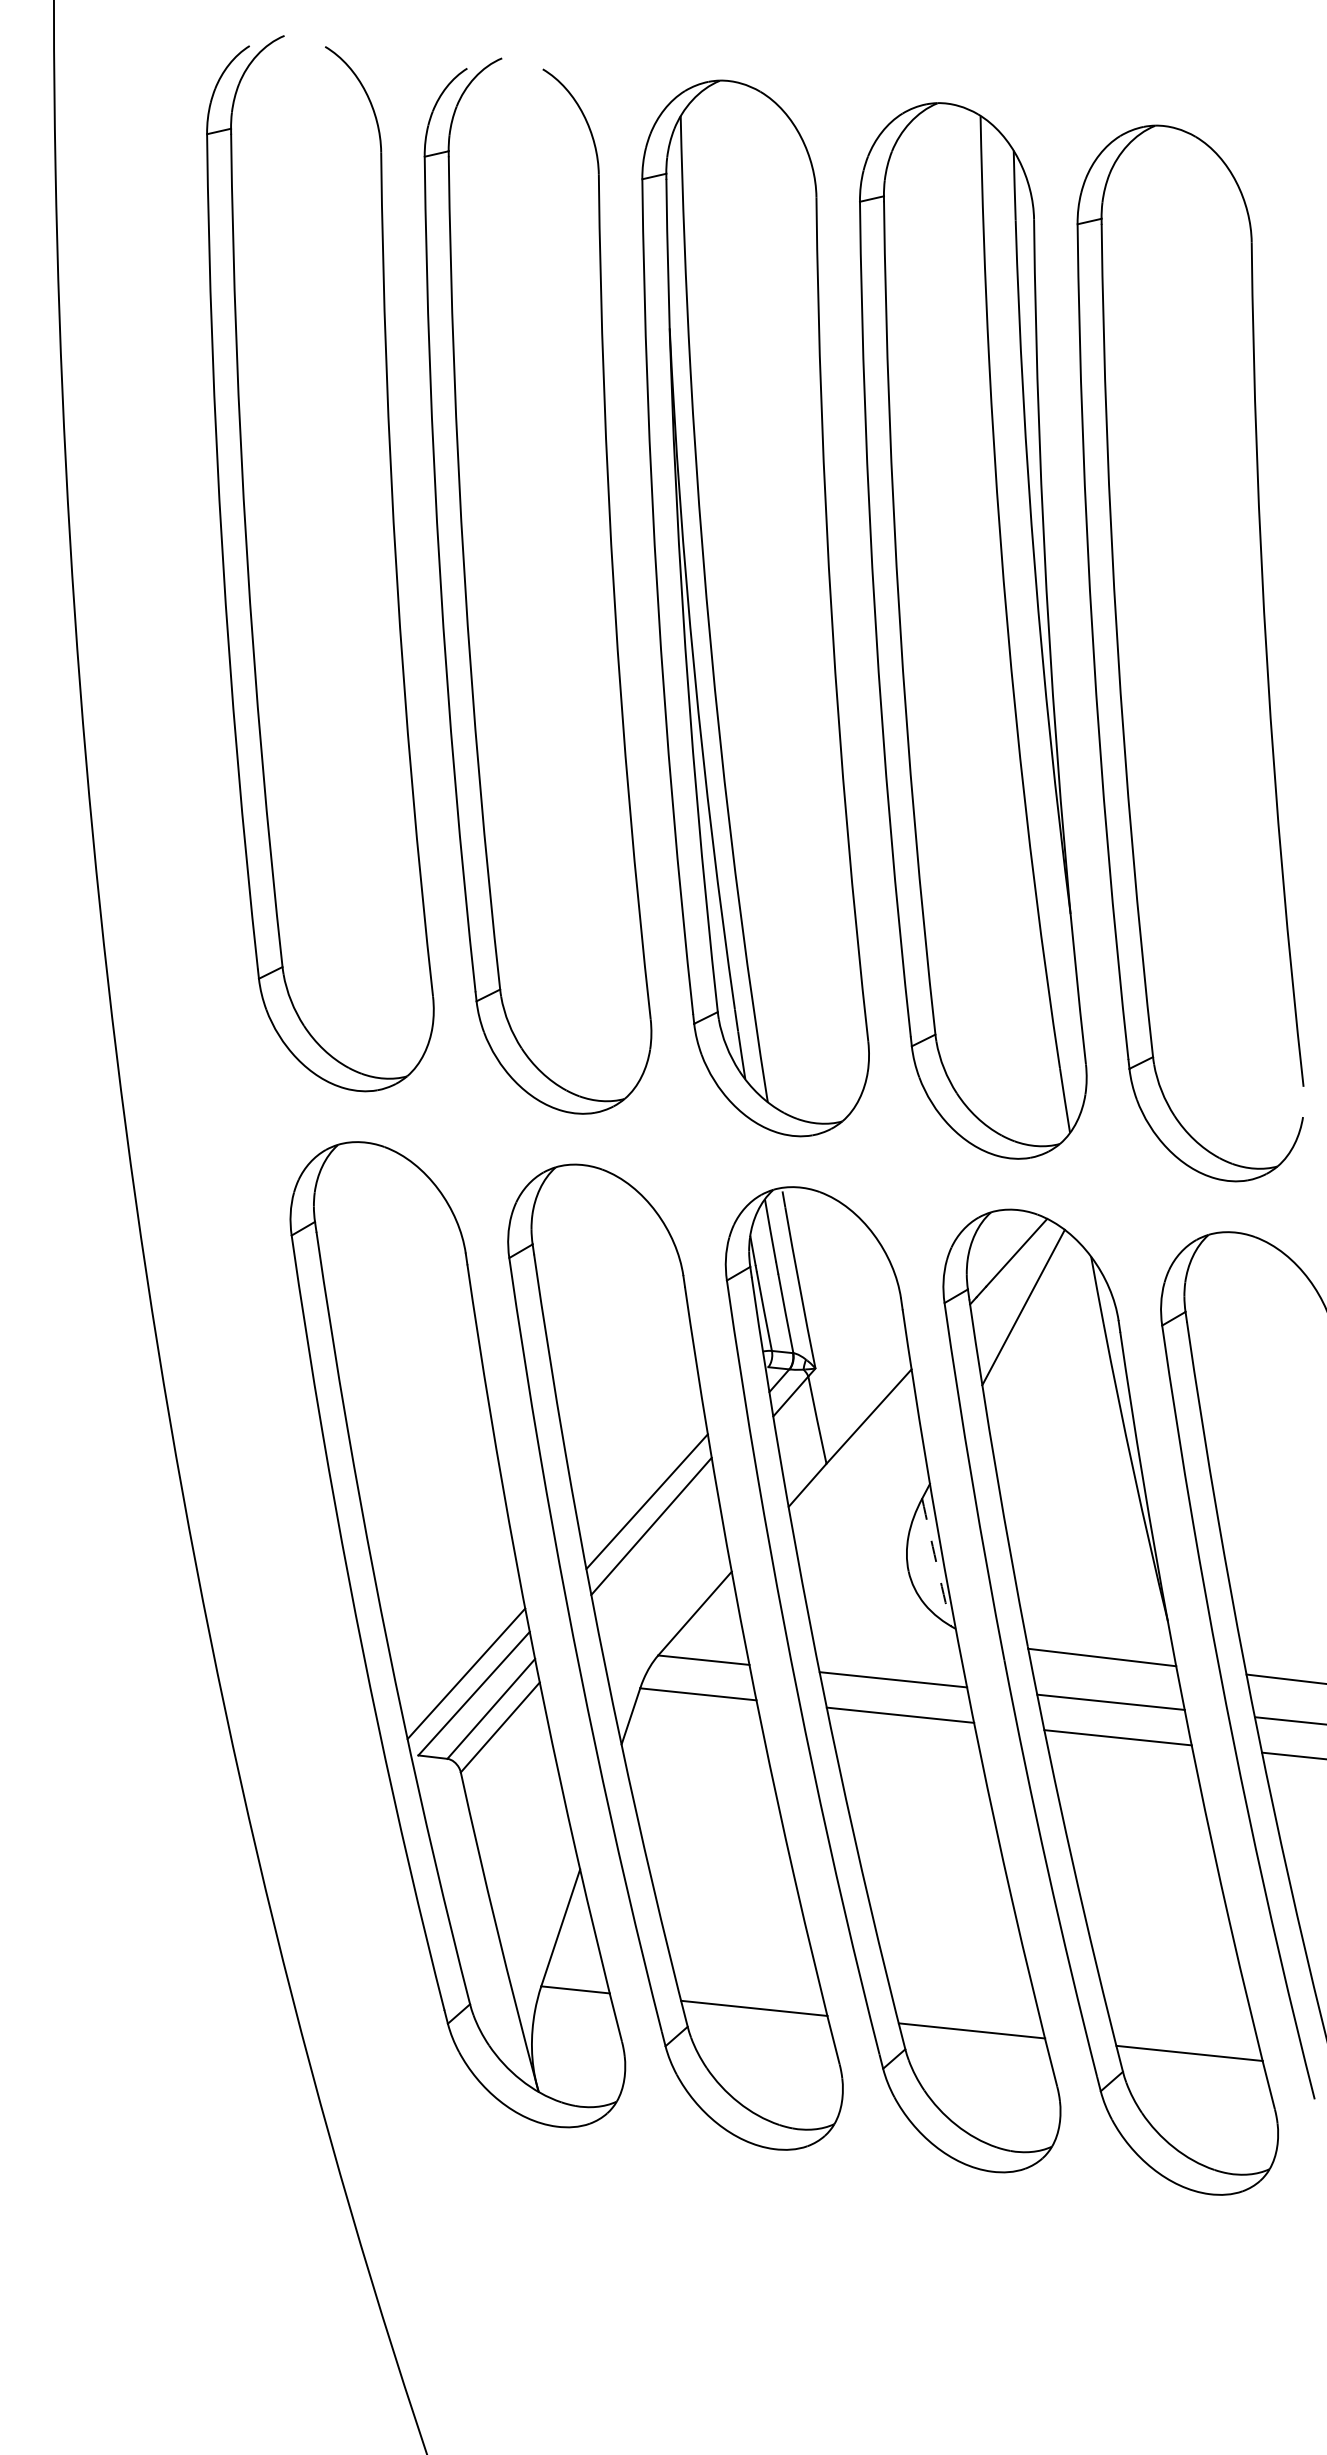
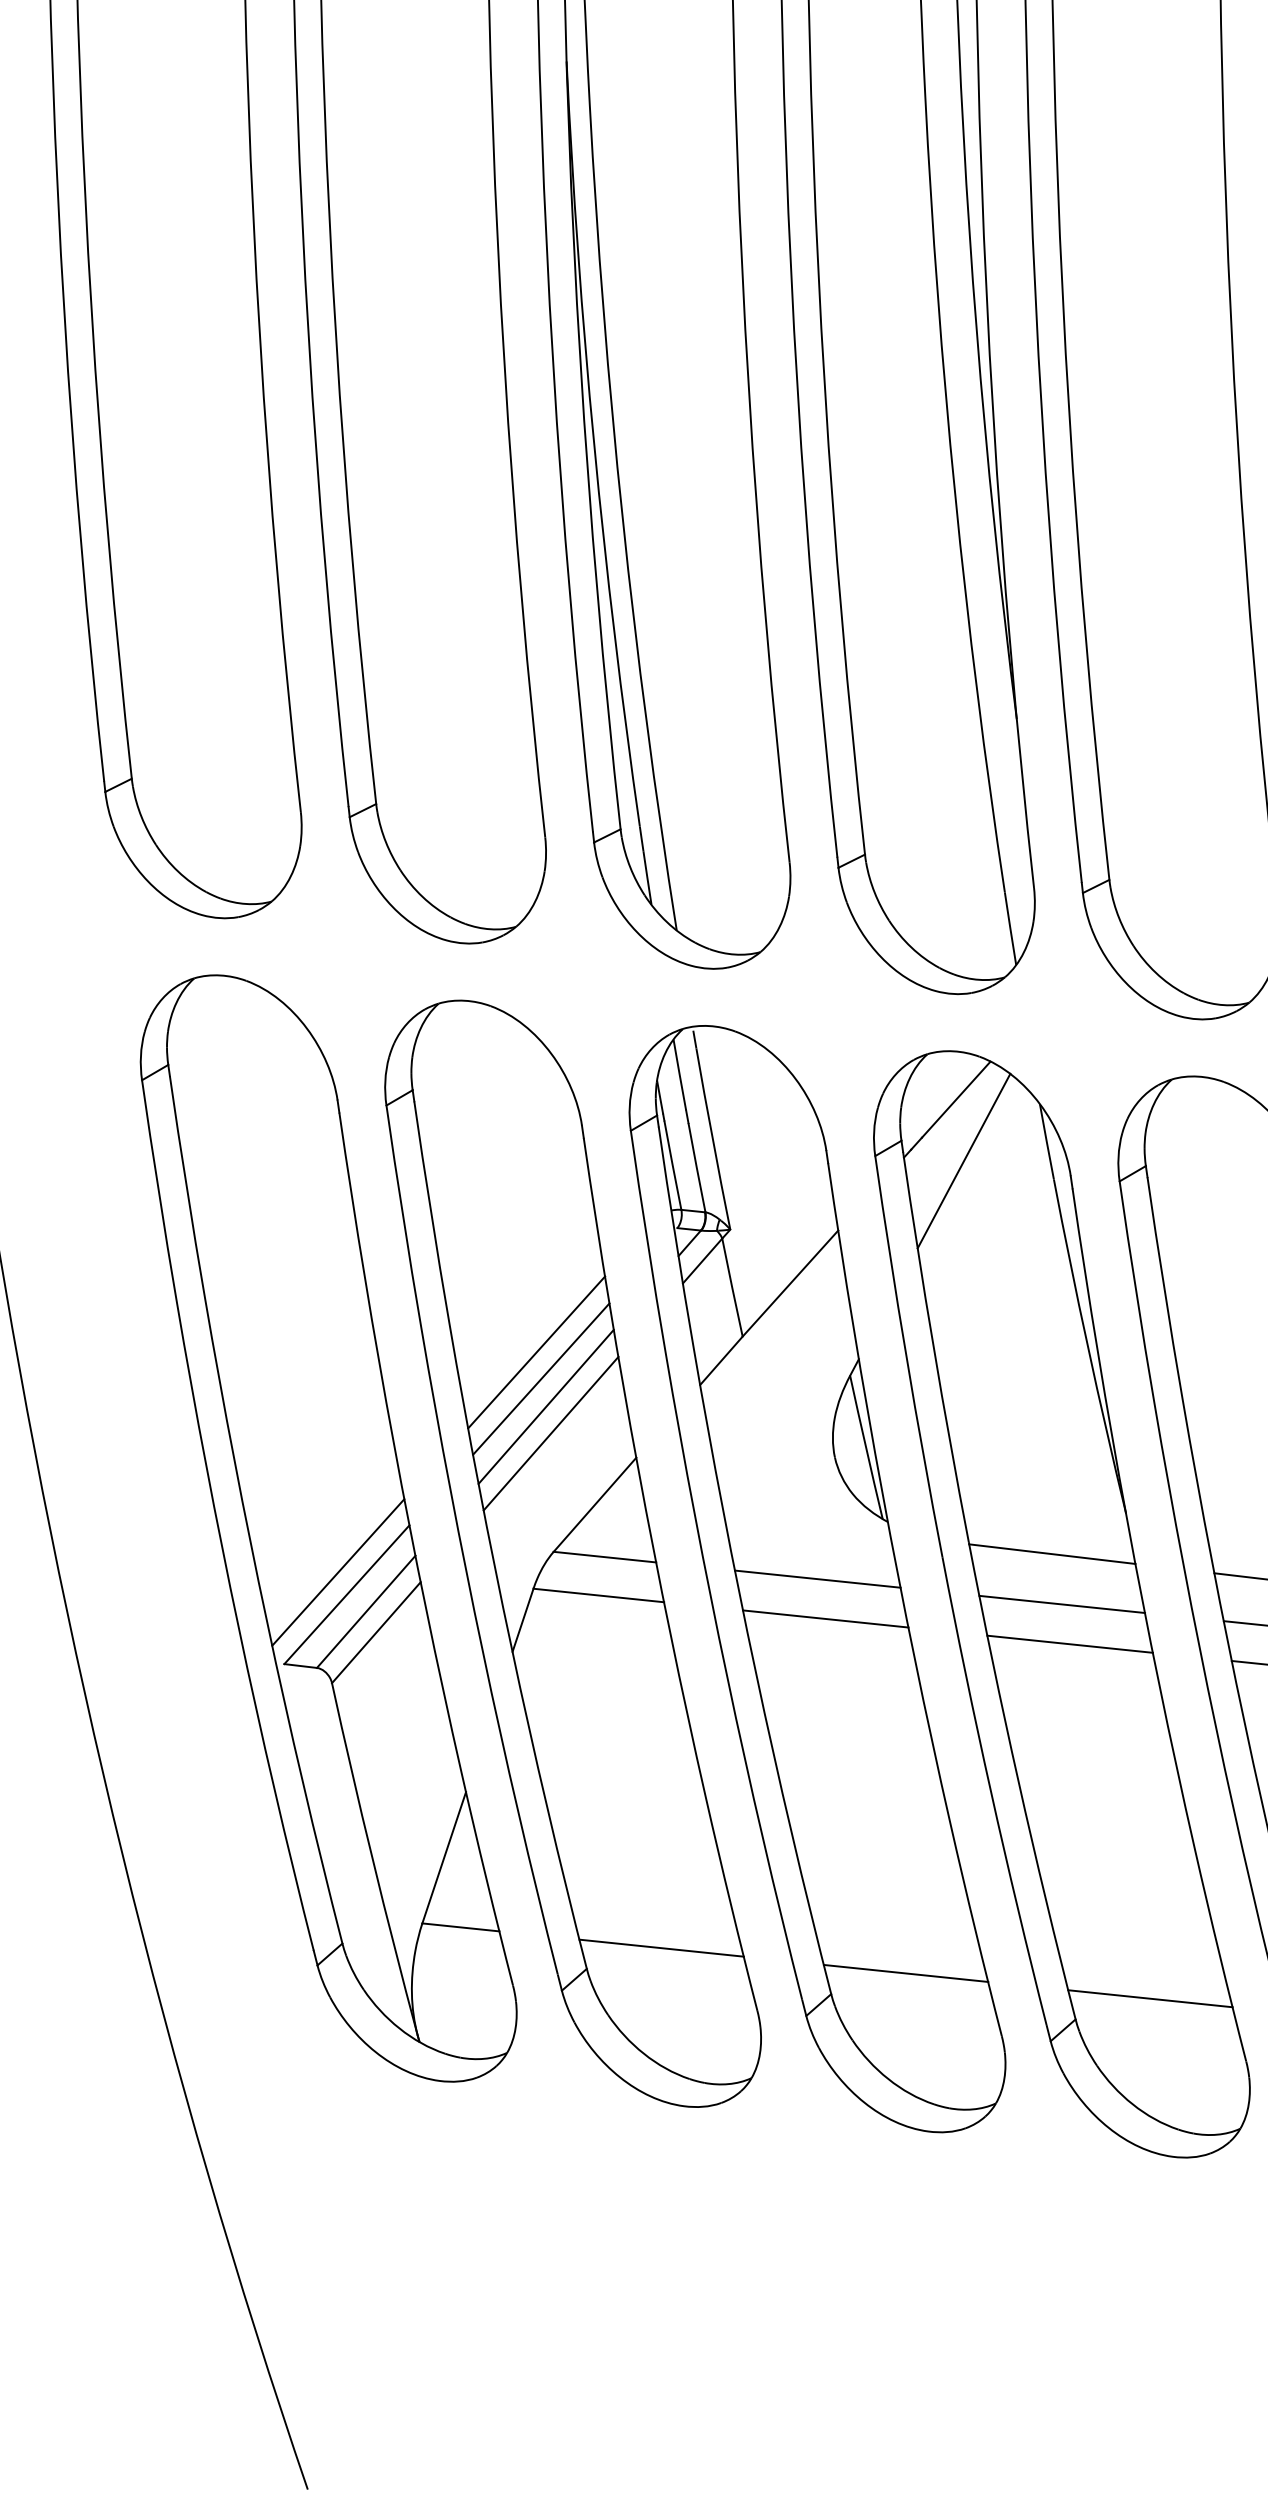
line: (643, 1477) -> (537, 1351), added
line: (655, 1549) -> (550, 1432), added
arc: (936, 1562) -> (866, 1447), dashed -> solid

